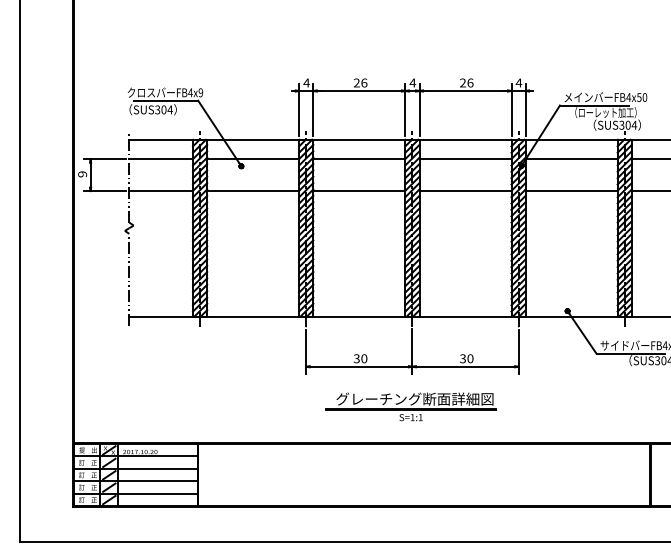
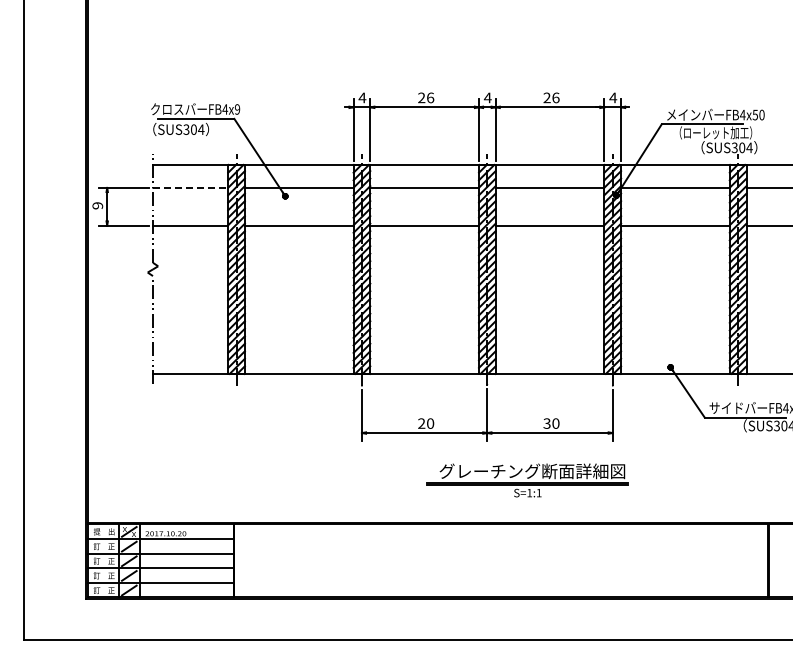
line: (161, 158) -> (190, 187), solid -> dashed
text: (356, 358) -> (421, 423), 30 -> 20
part: (410, 406) -> (527, 480), moved

